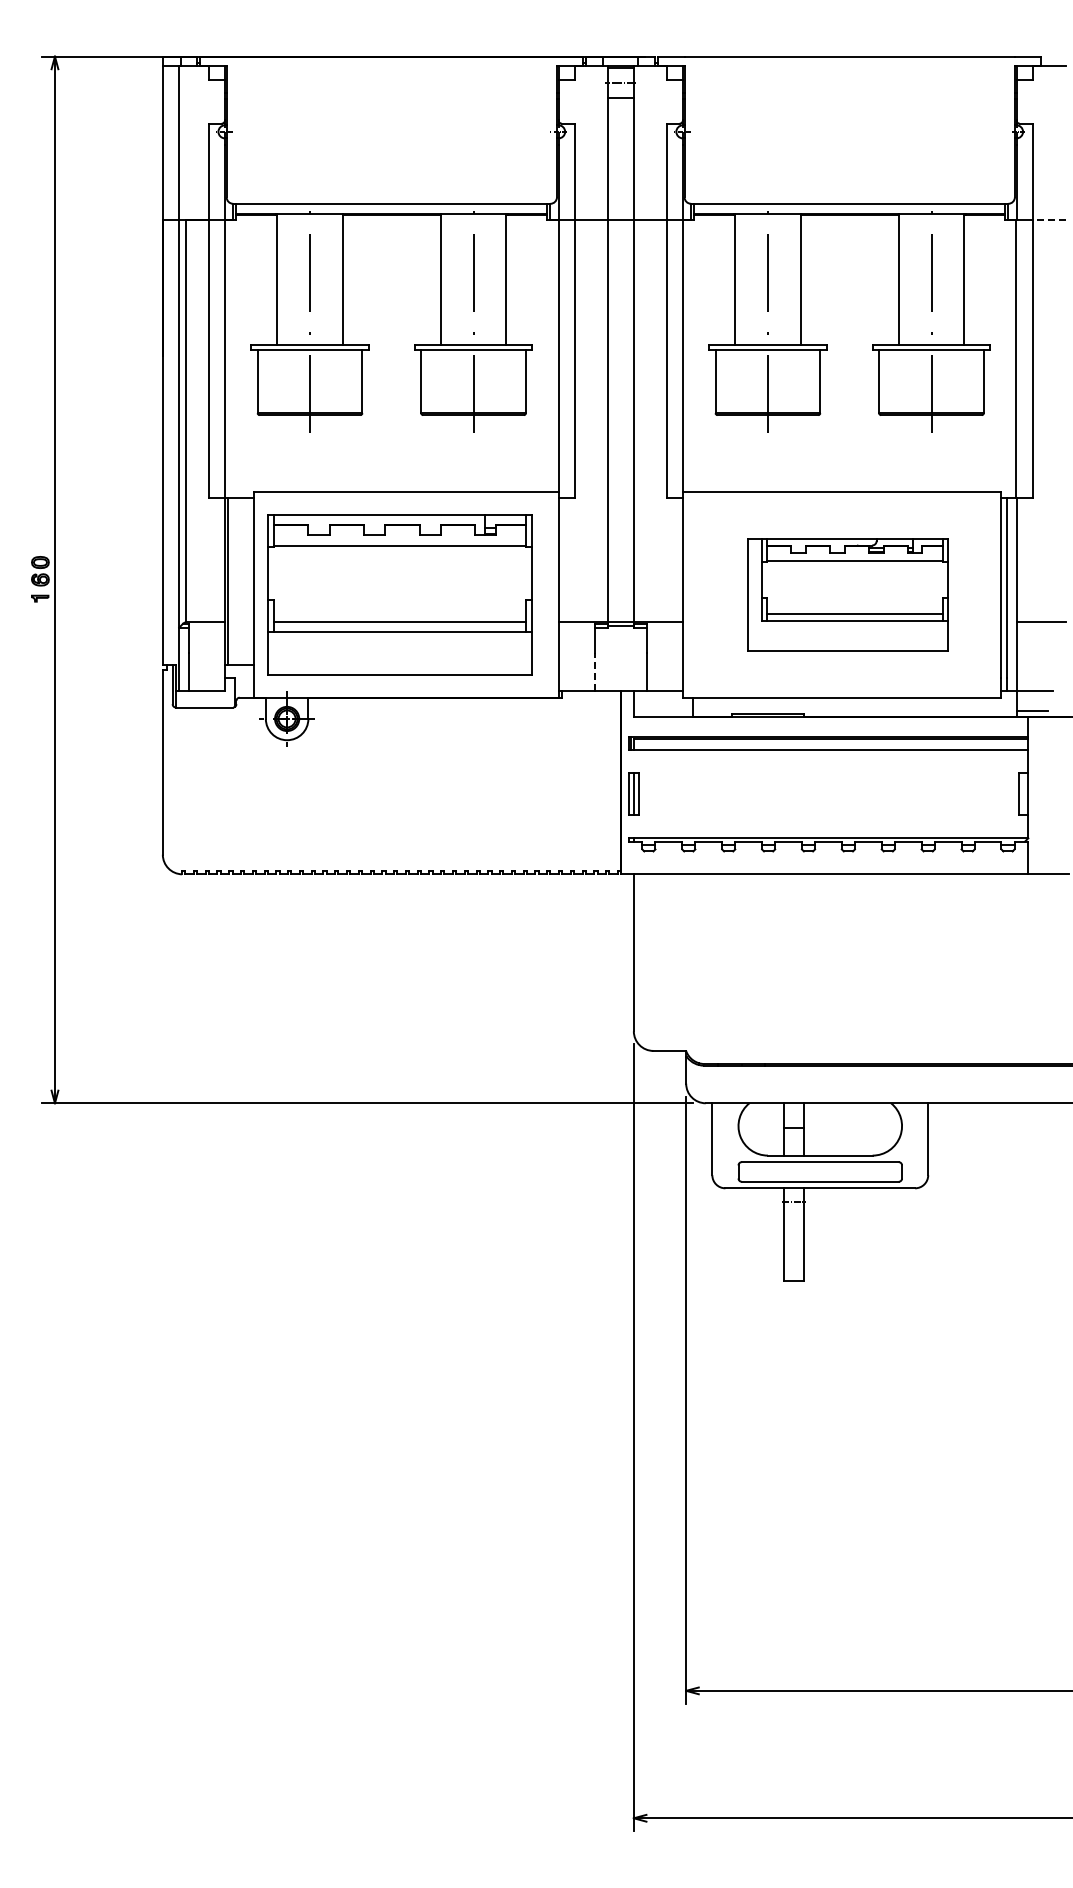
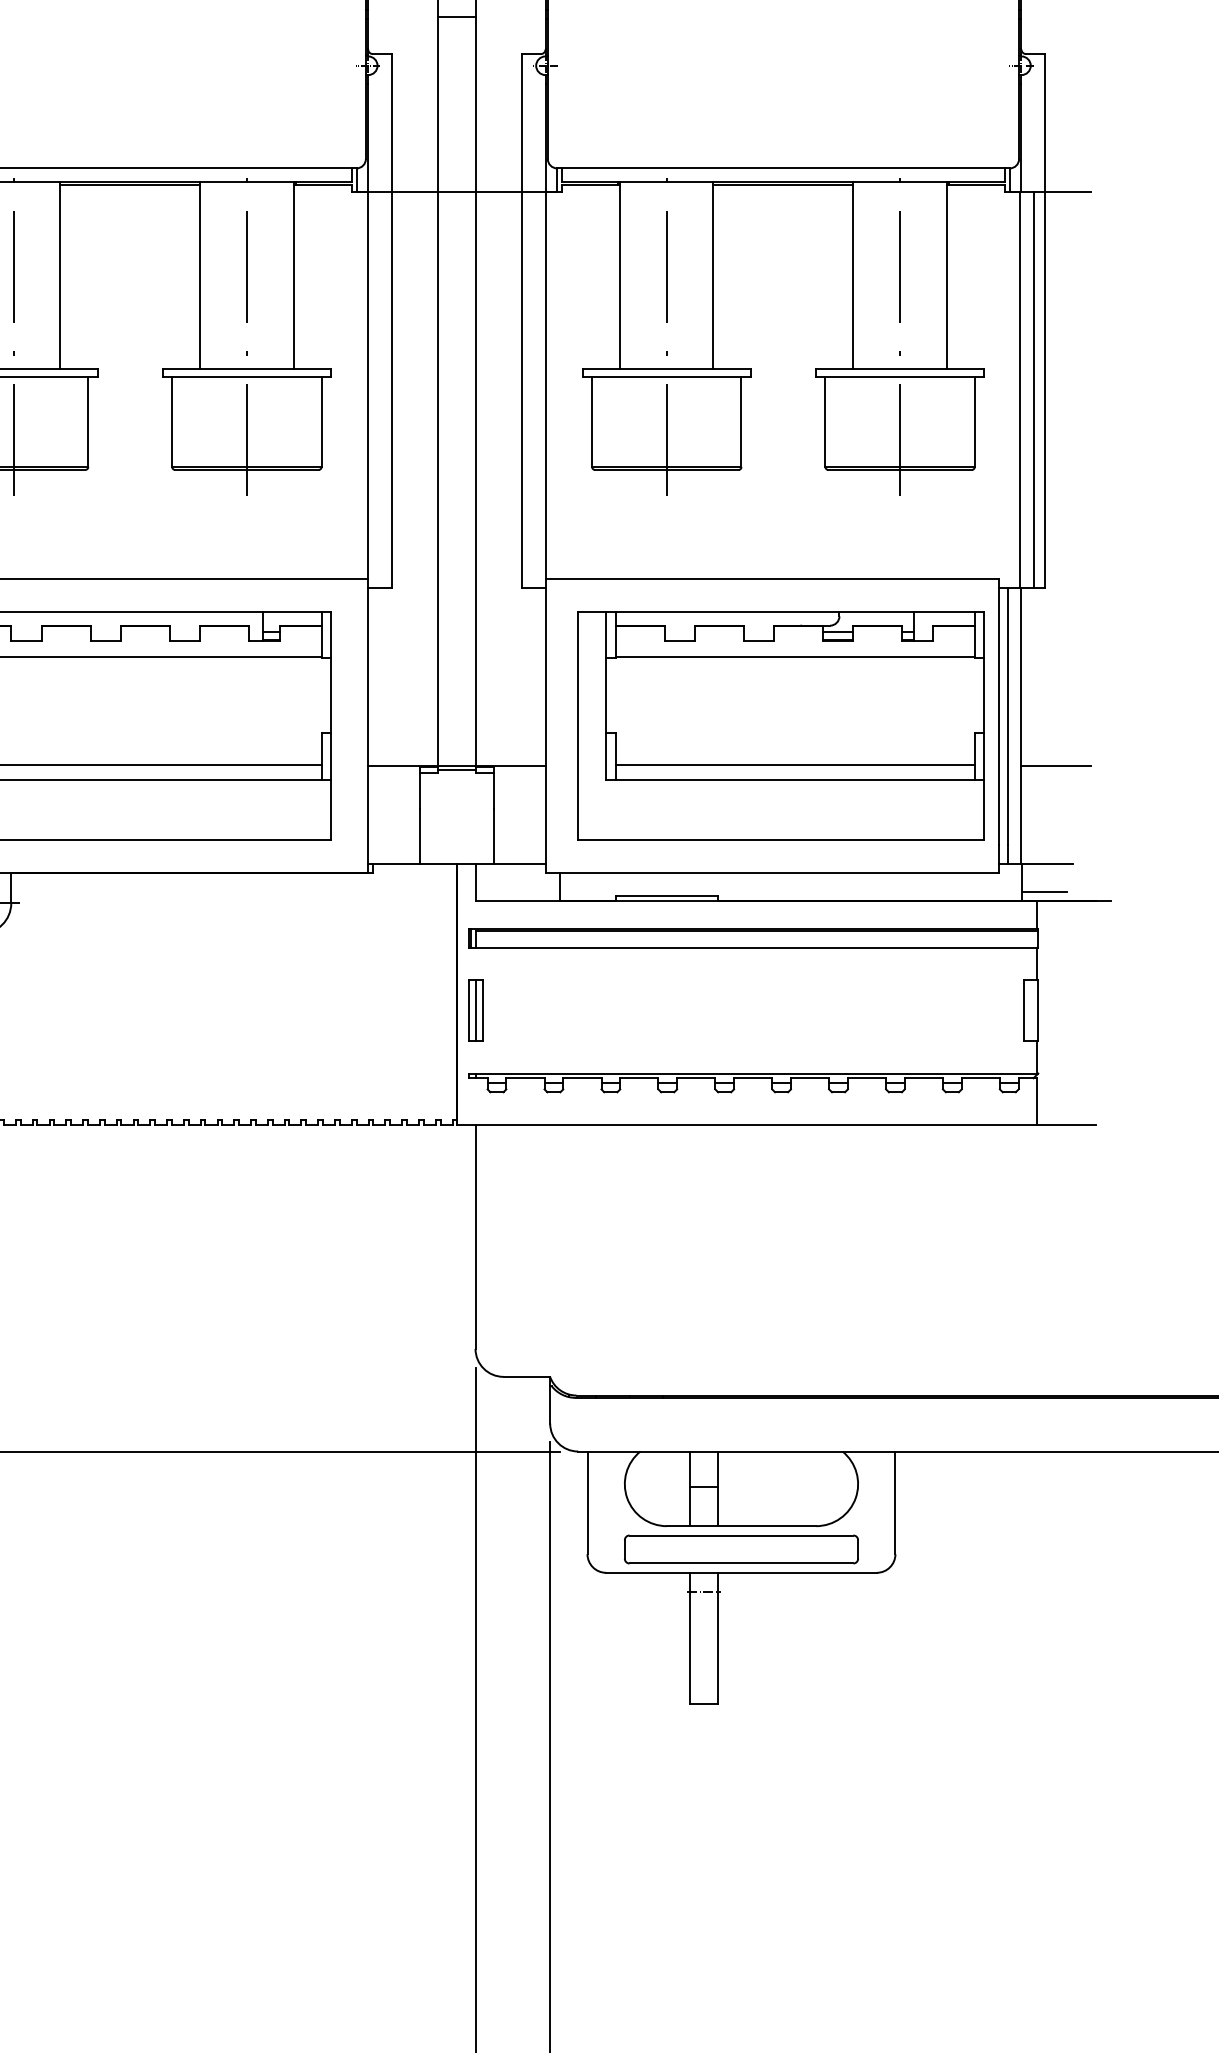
line: (1048, 220) -> (1067, 192), dashed -> solid
line: (1025, 359) -> (1034, 390), added
part: (847, 594) -> (780, 725), size x1.43
line: (594, 671) -> (419, 835), dashed -> solid

